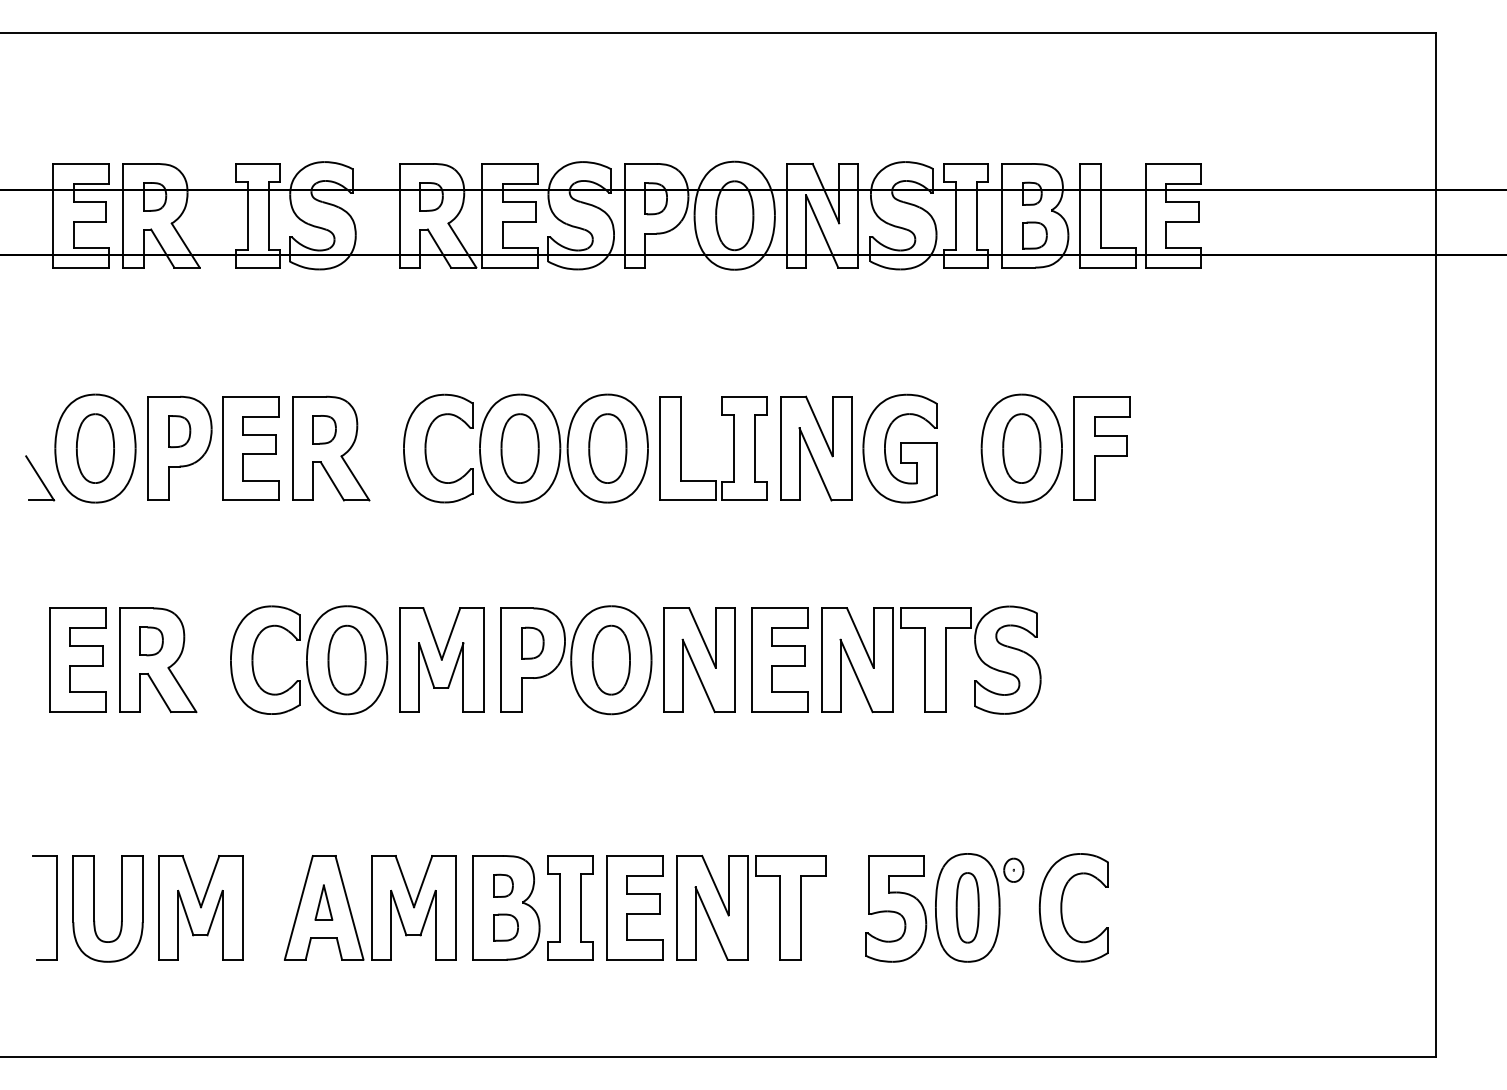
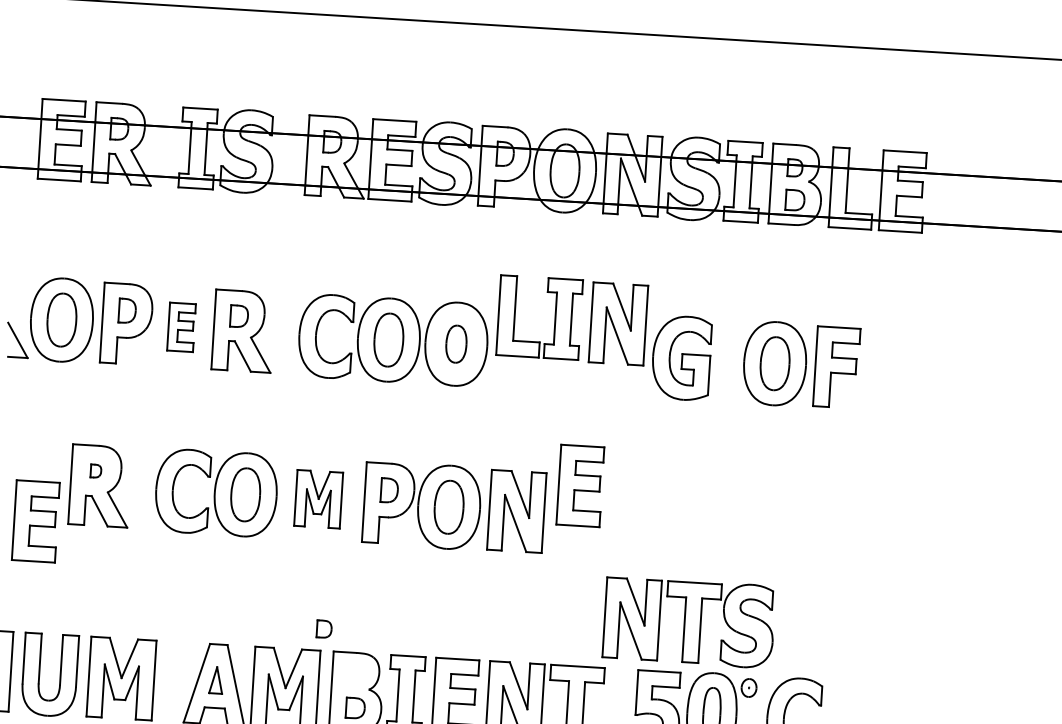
part: (250, 448) -> (181, 327), size x0.6
part: (607, 448) -> (456, 344), size x0.7
part: (733, 448) -> (555, 318), moved
part: (816, 448) -> (618, 323), moved
part: (151, 641) -> (95, 471), size x0.6
part: (77, 659) -> (35, 520), moved
part: (441, 659) -> (318, 498), size x0.7
part: (779, 659) -> (580, 485), moved
part: (931, 659) -> (689, 621), moved
part: (503, 885) -> (324, 628), moved

